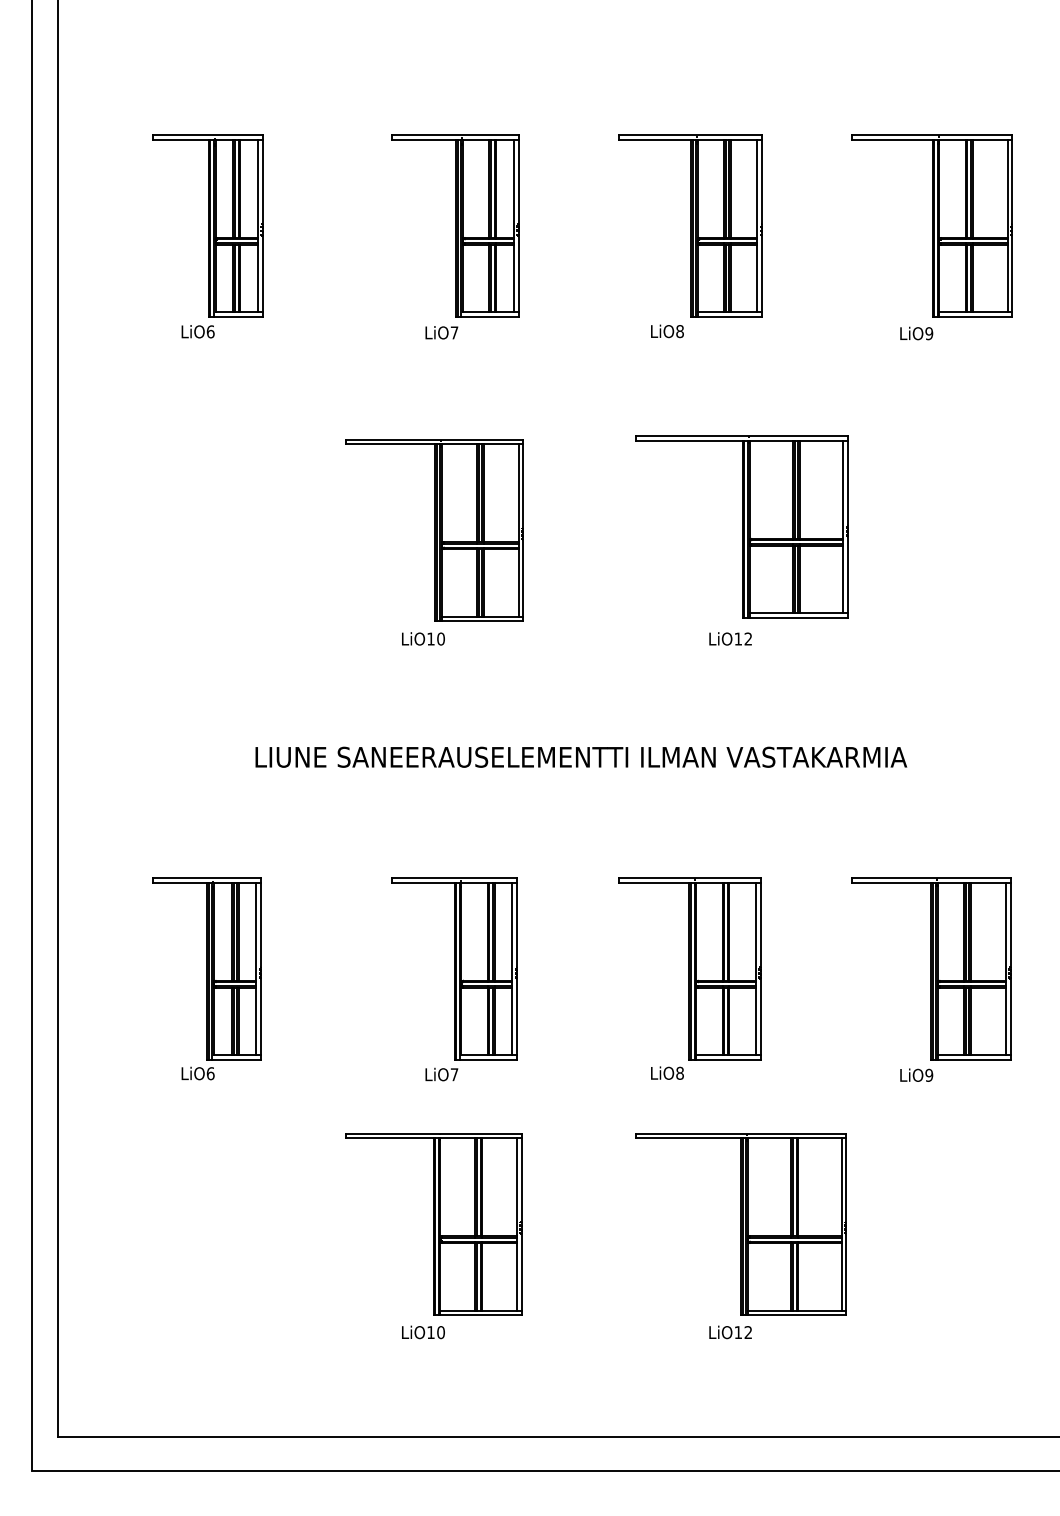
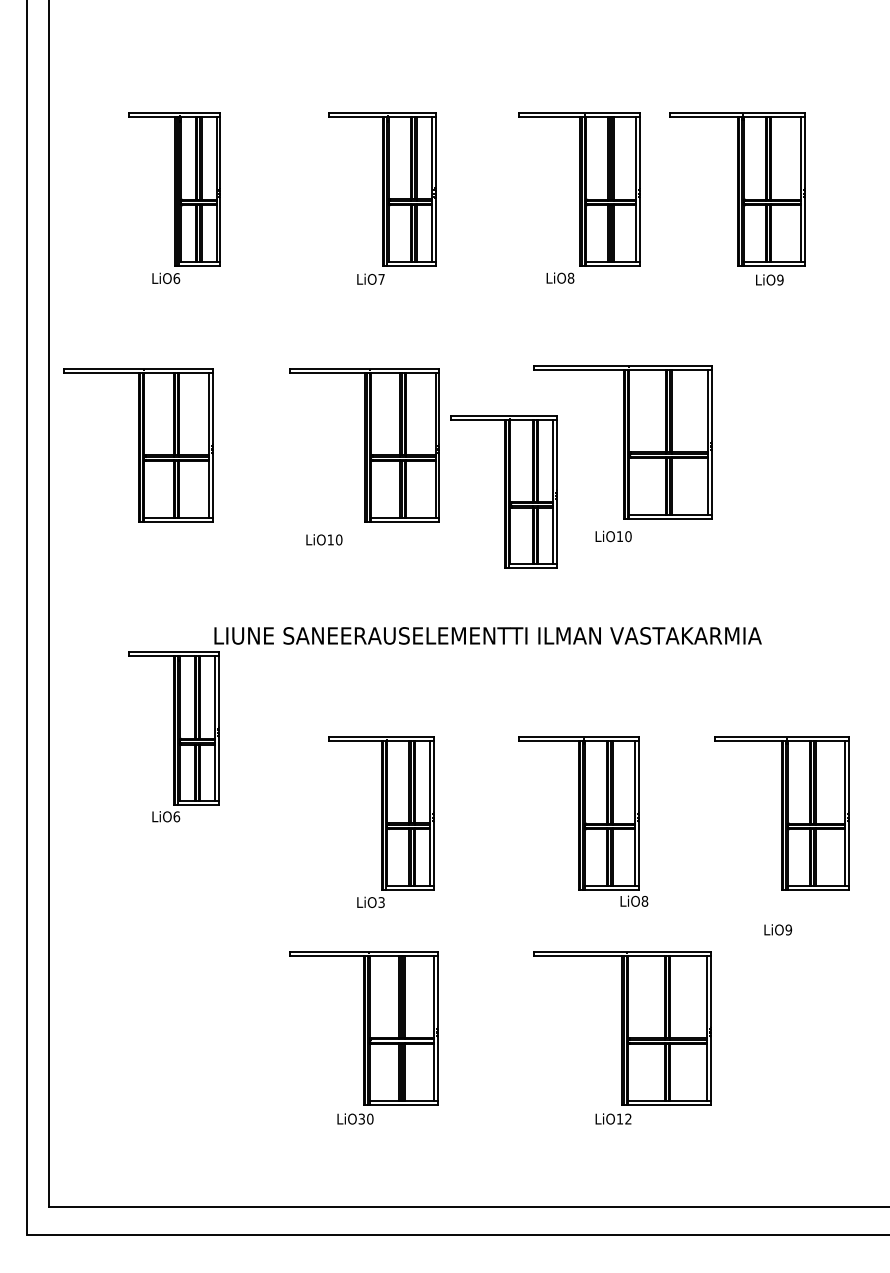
part: (931, 225) -> (736, 189), moved
part: (164, 530) -> (137, 445), added
part: (600, 585) -> (504, 491), added
text: (423, 638) -> (324, 539), moved
text: (748, 638) -> (628, 536), LiO12 -> LiO10
part: (206, 978) -> (173, 736), moved
text: (667, 1072) -> (634, 900), moved
text: (454, 1074) -> (381, 902), LiO7 -> LiO3
text: (916, 1074) -> (778, 929), moved
text: (430, 1332) -> (361, 1119), LiO10 -> LiO30

